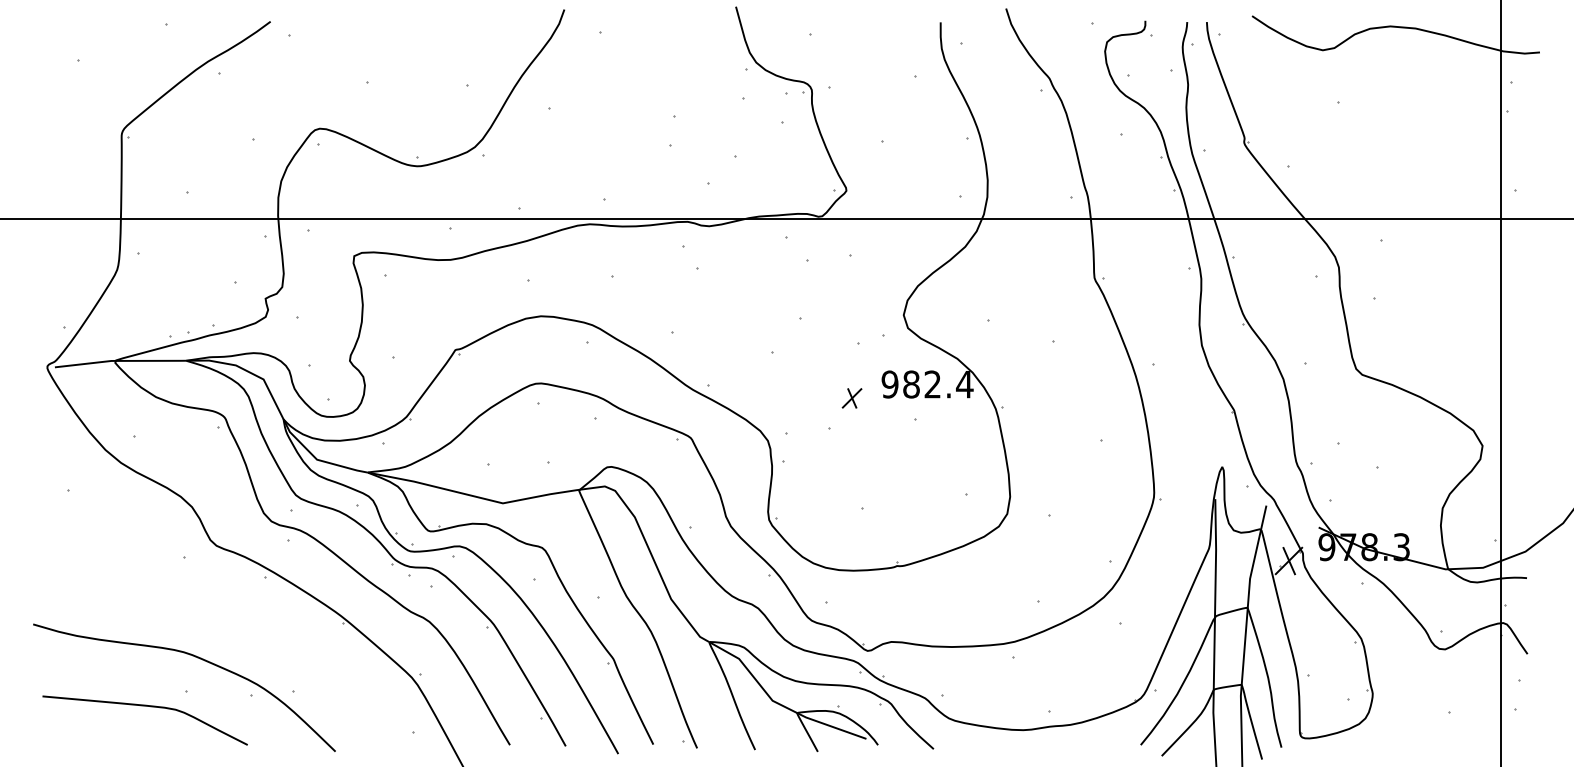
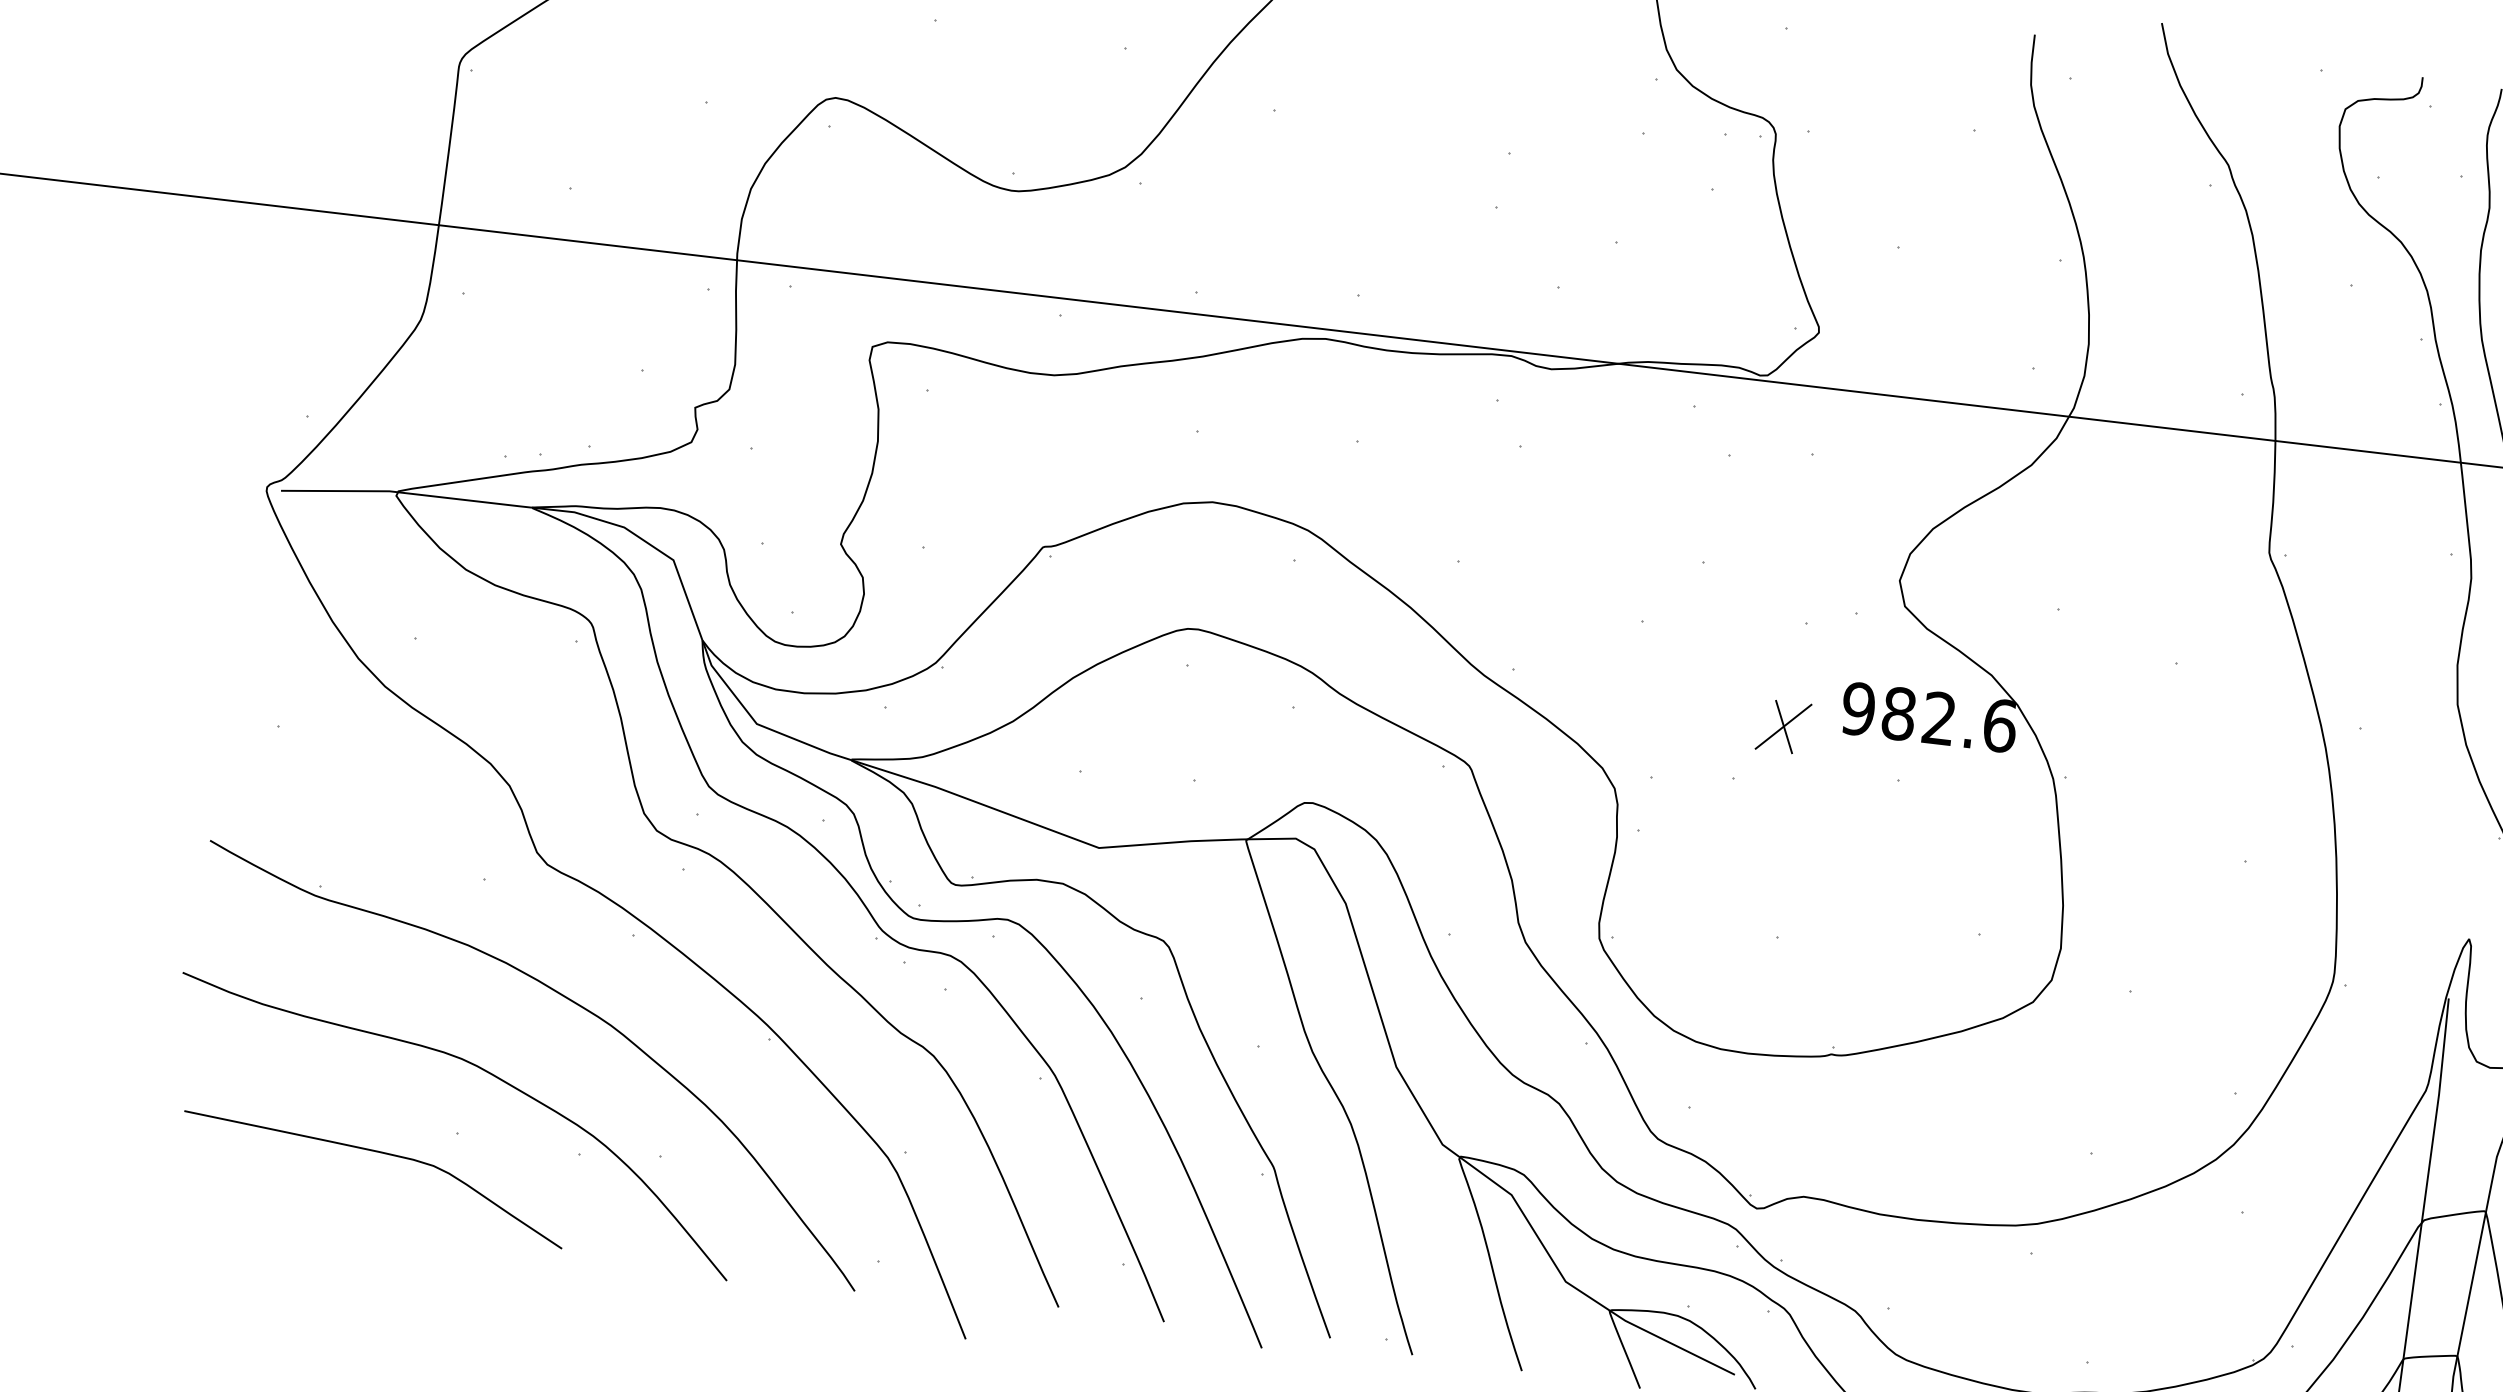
text: (964, 384) -> (1999, 725), 982.4 -> 982.6
part: (851, 398) -> (1782, 726), size x1.43
part: (239, 617) -> (574, 1005), added

